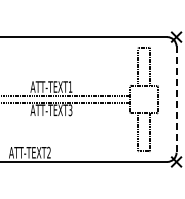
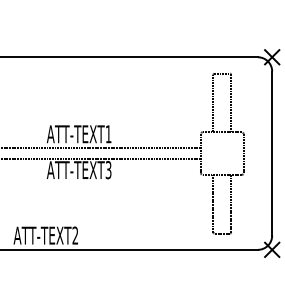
line: (176, 100) -> (272, 155), dashed -> solid

